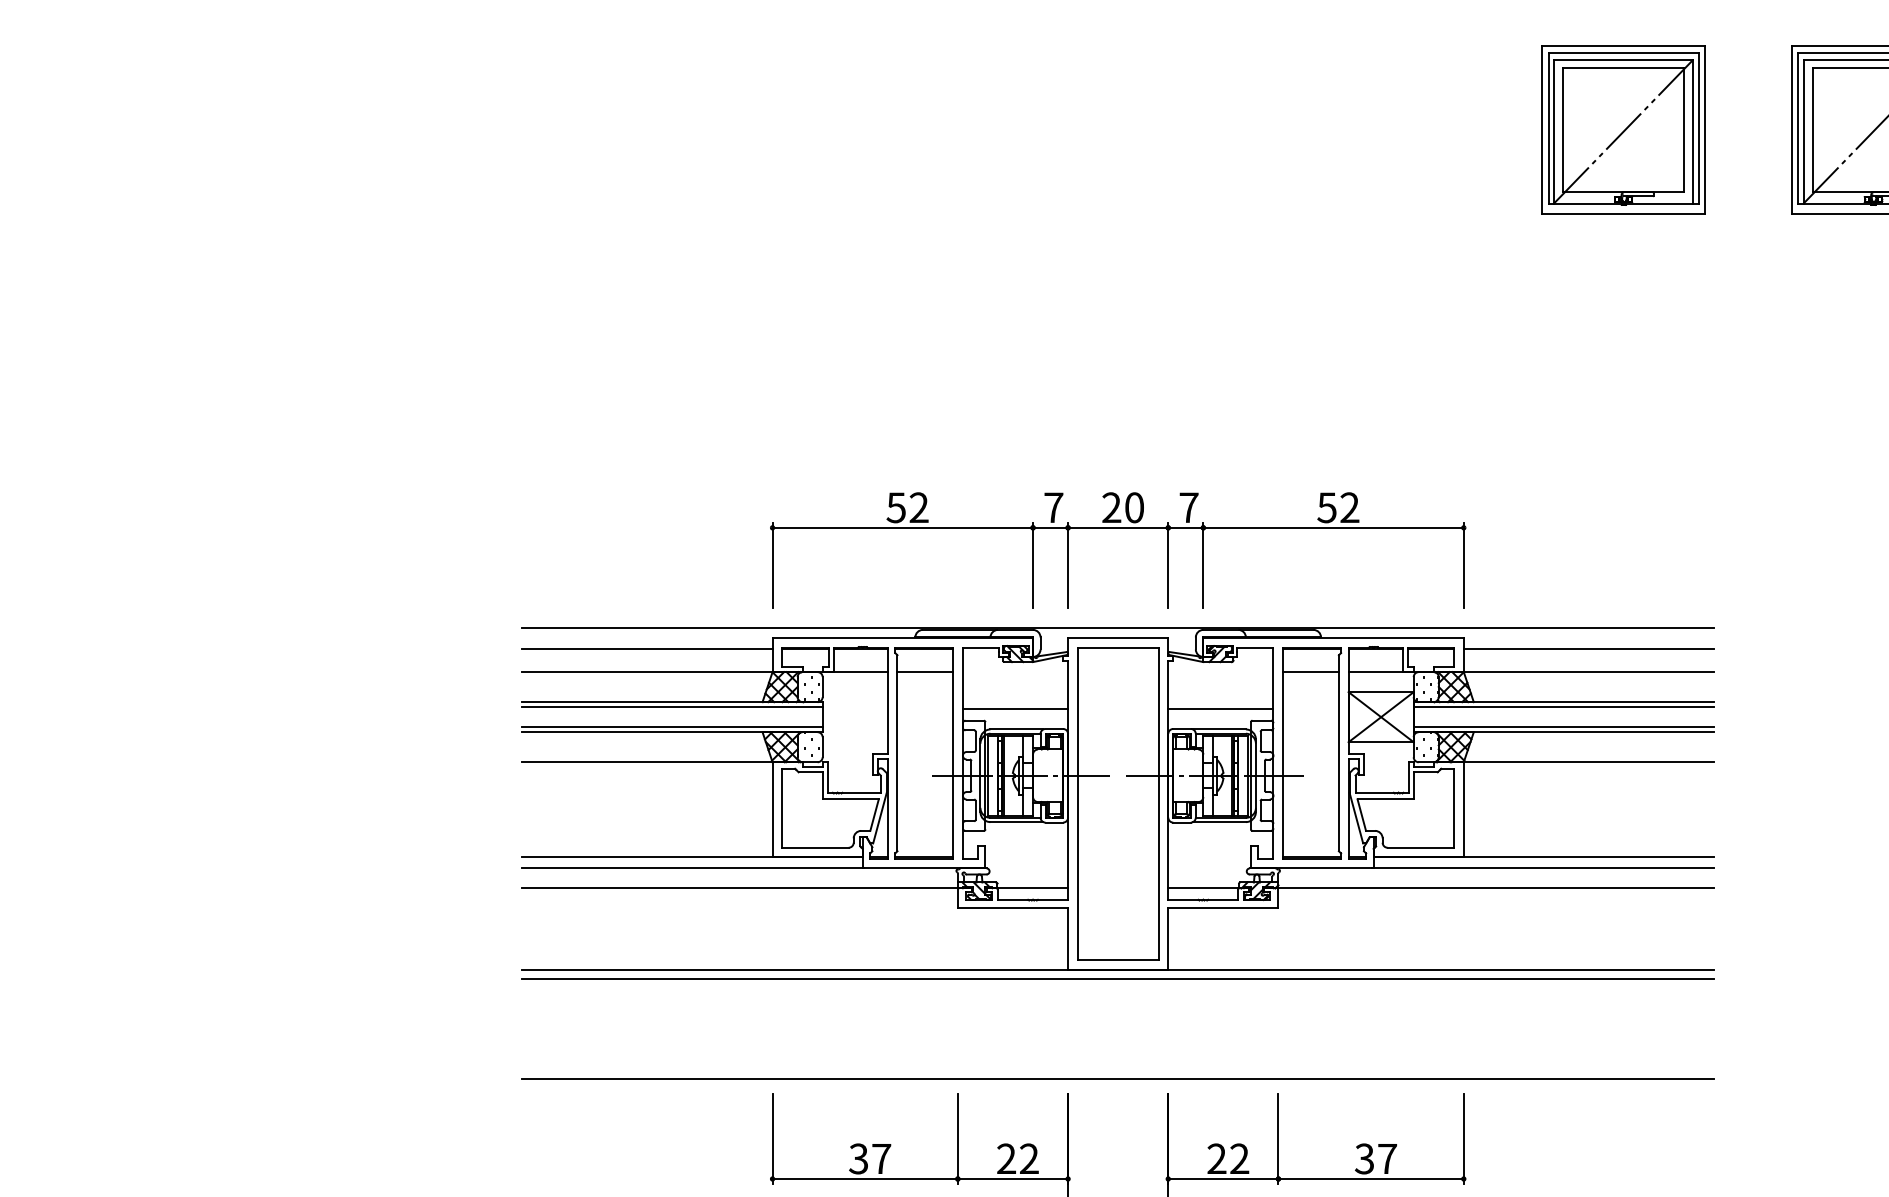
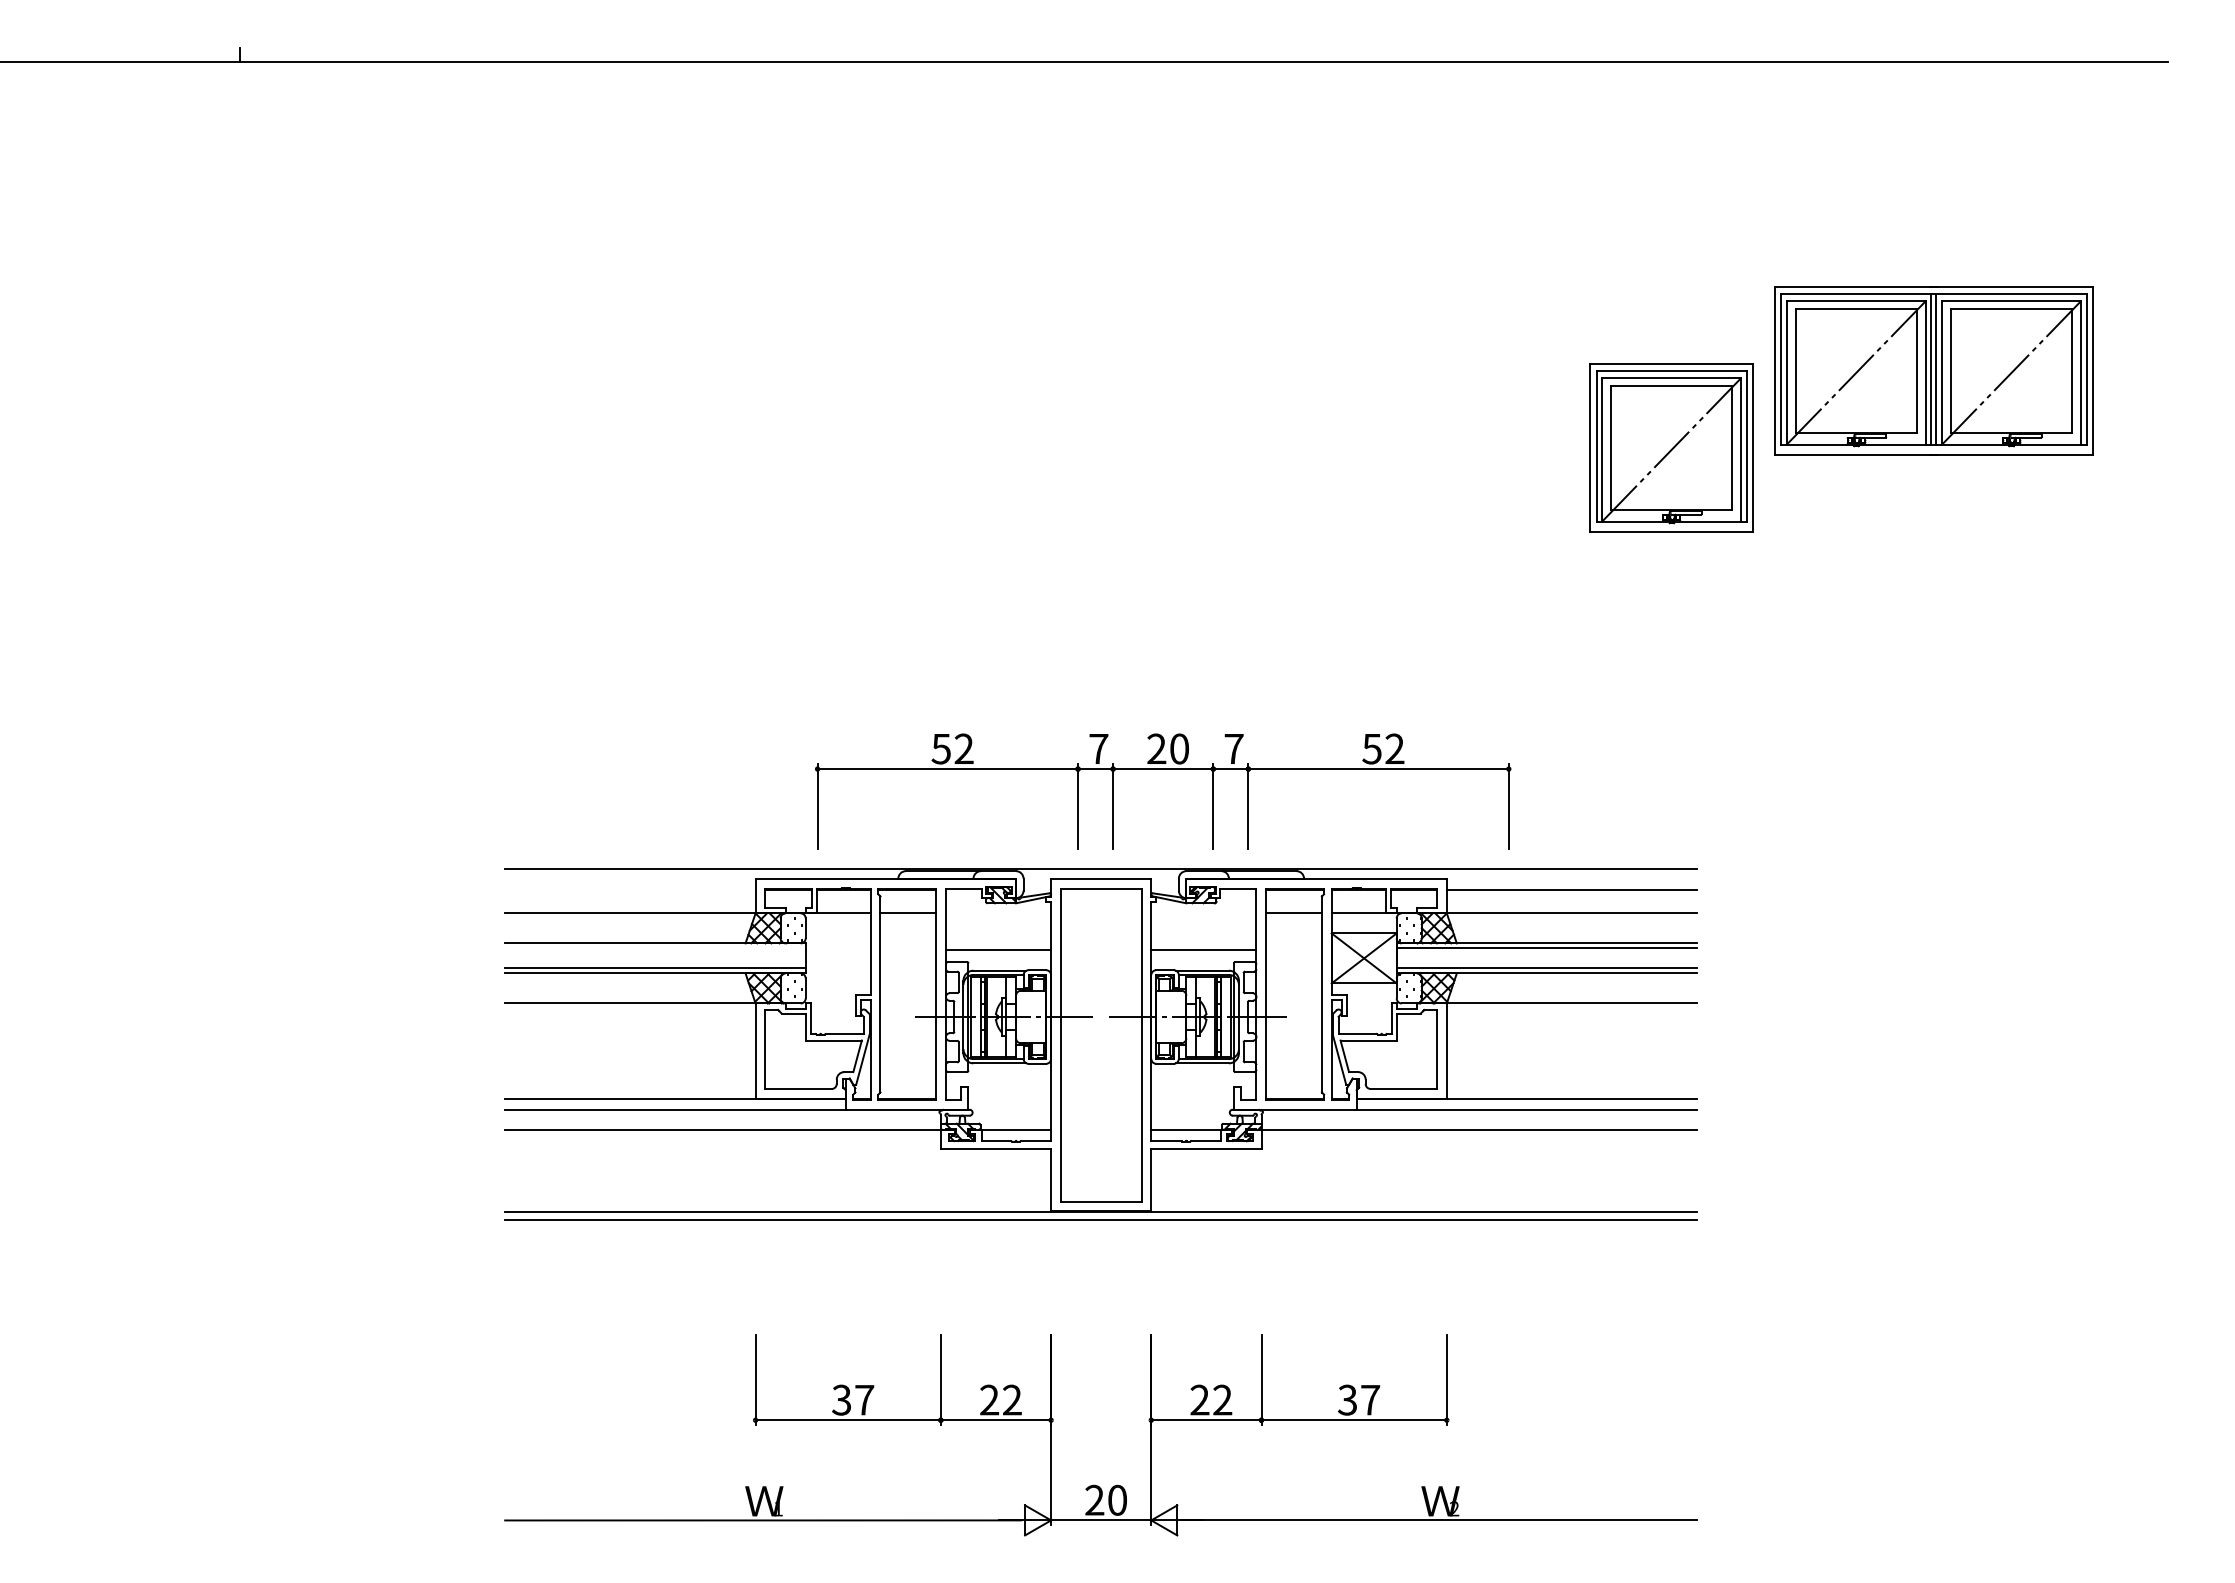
part: (1623, 129) -> (1671, 447), moved
part: (1118, 528) -> (1163, 769), moved
line: (647, 649) -> (630, 890), removed
line: (672, 707) -> (655, 948), removed
line: (1118, 1079) -> (1101, 1320), removed

